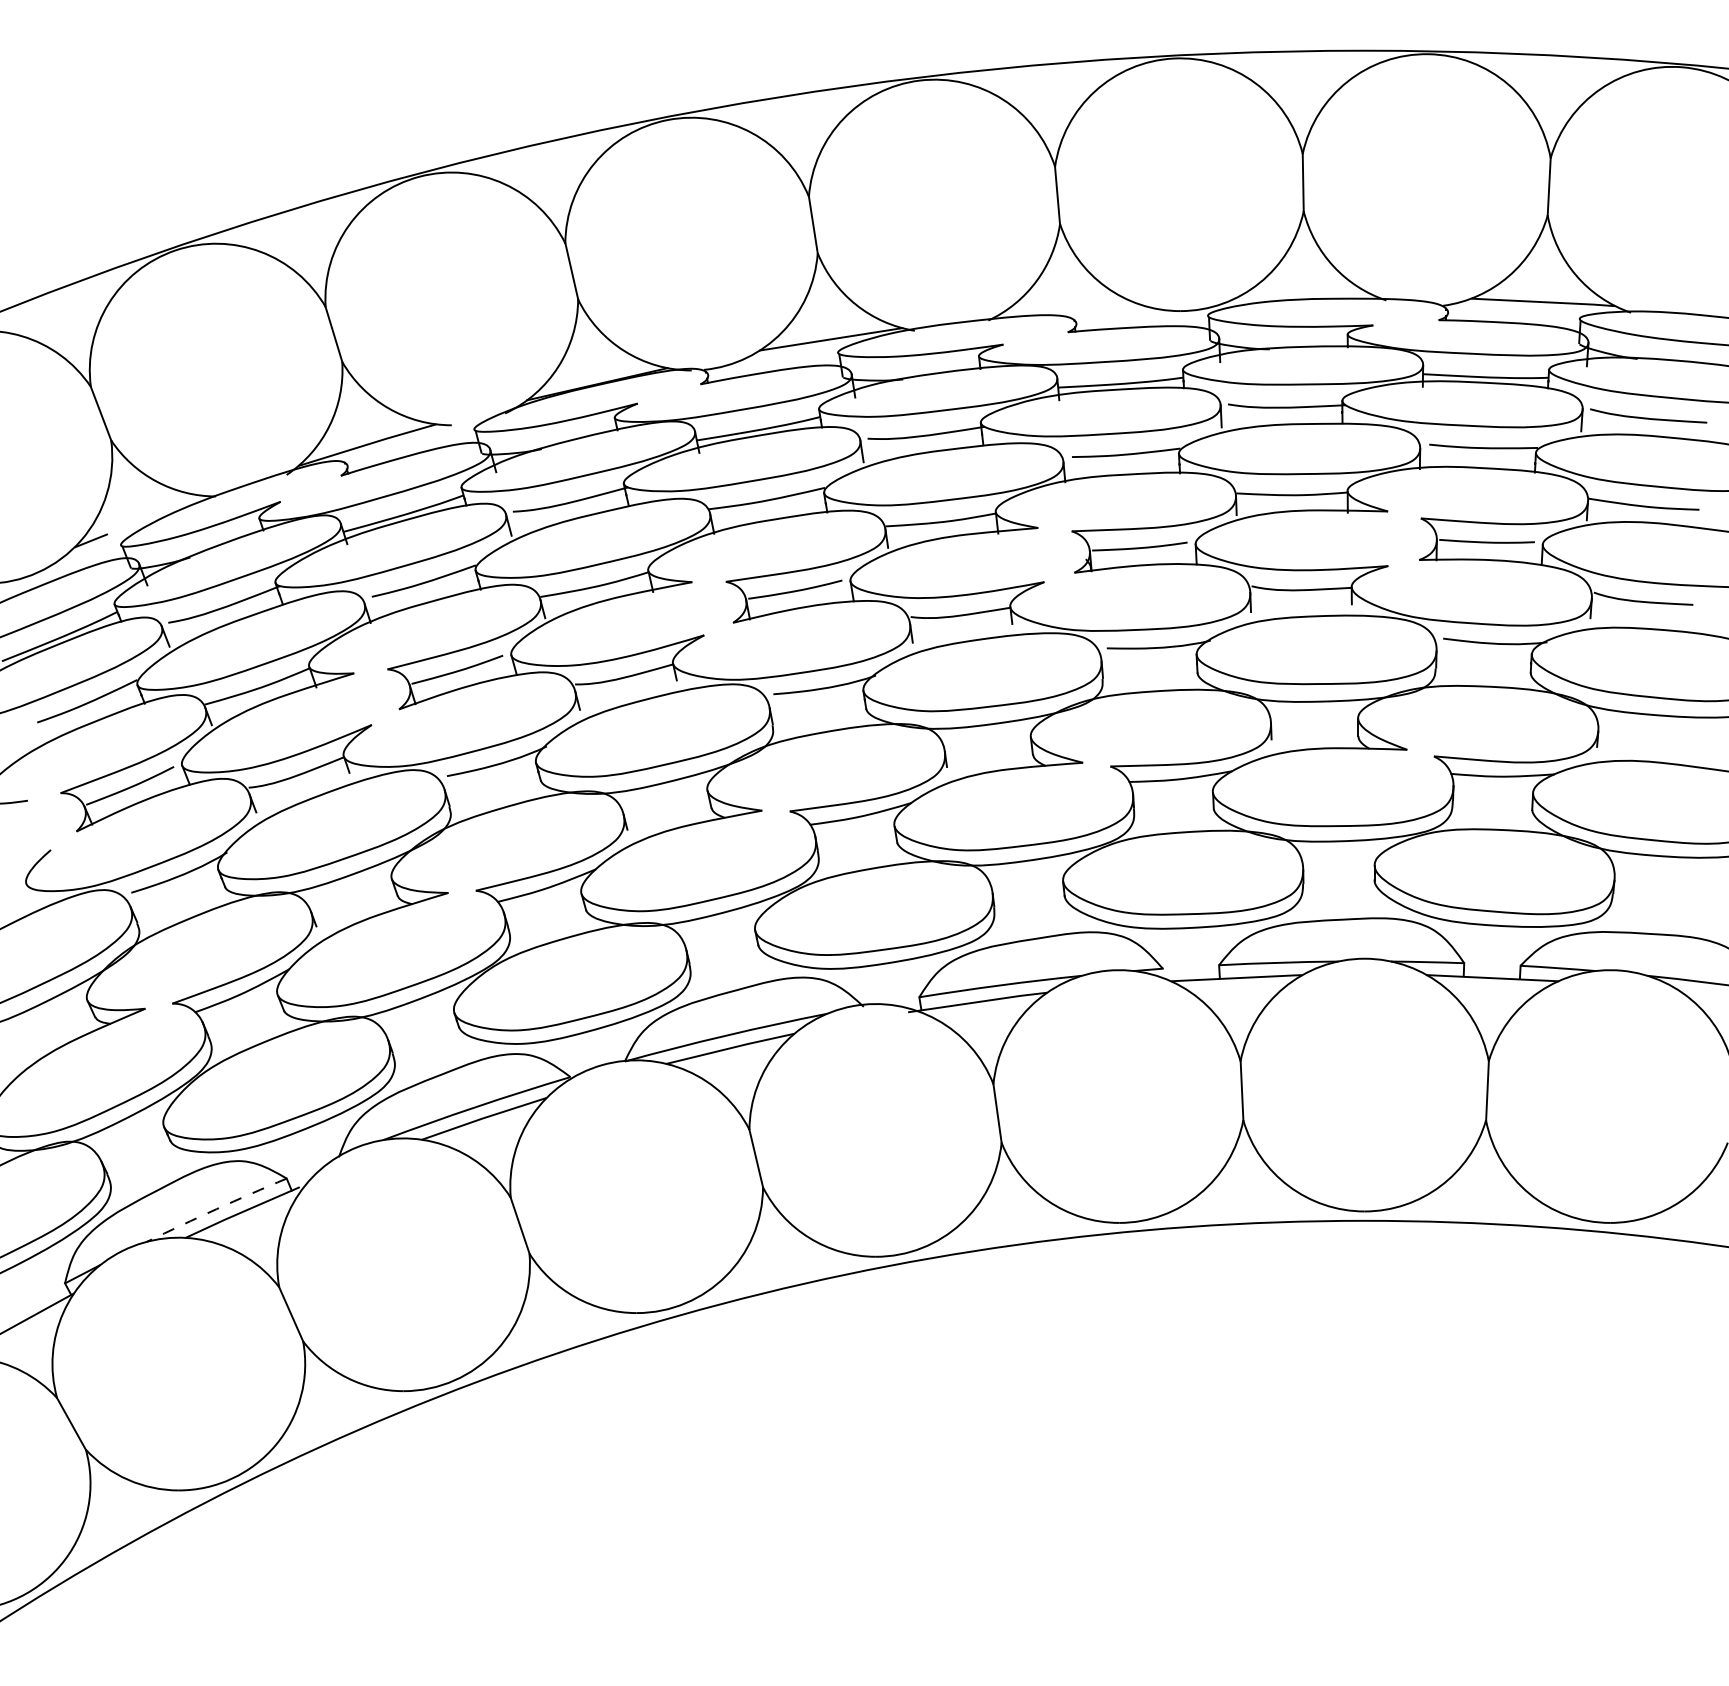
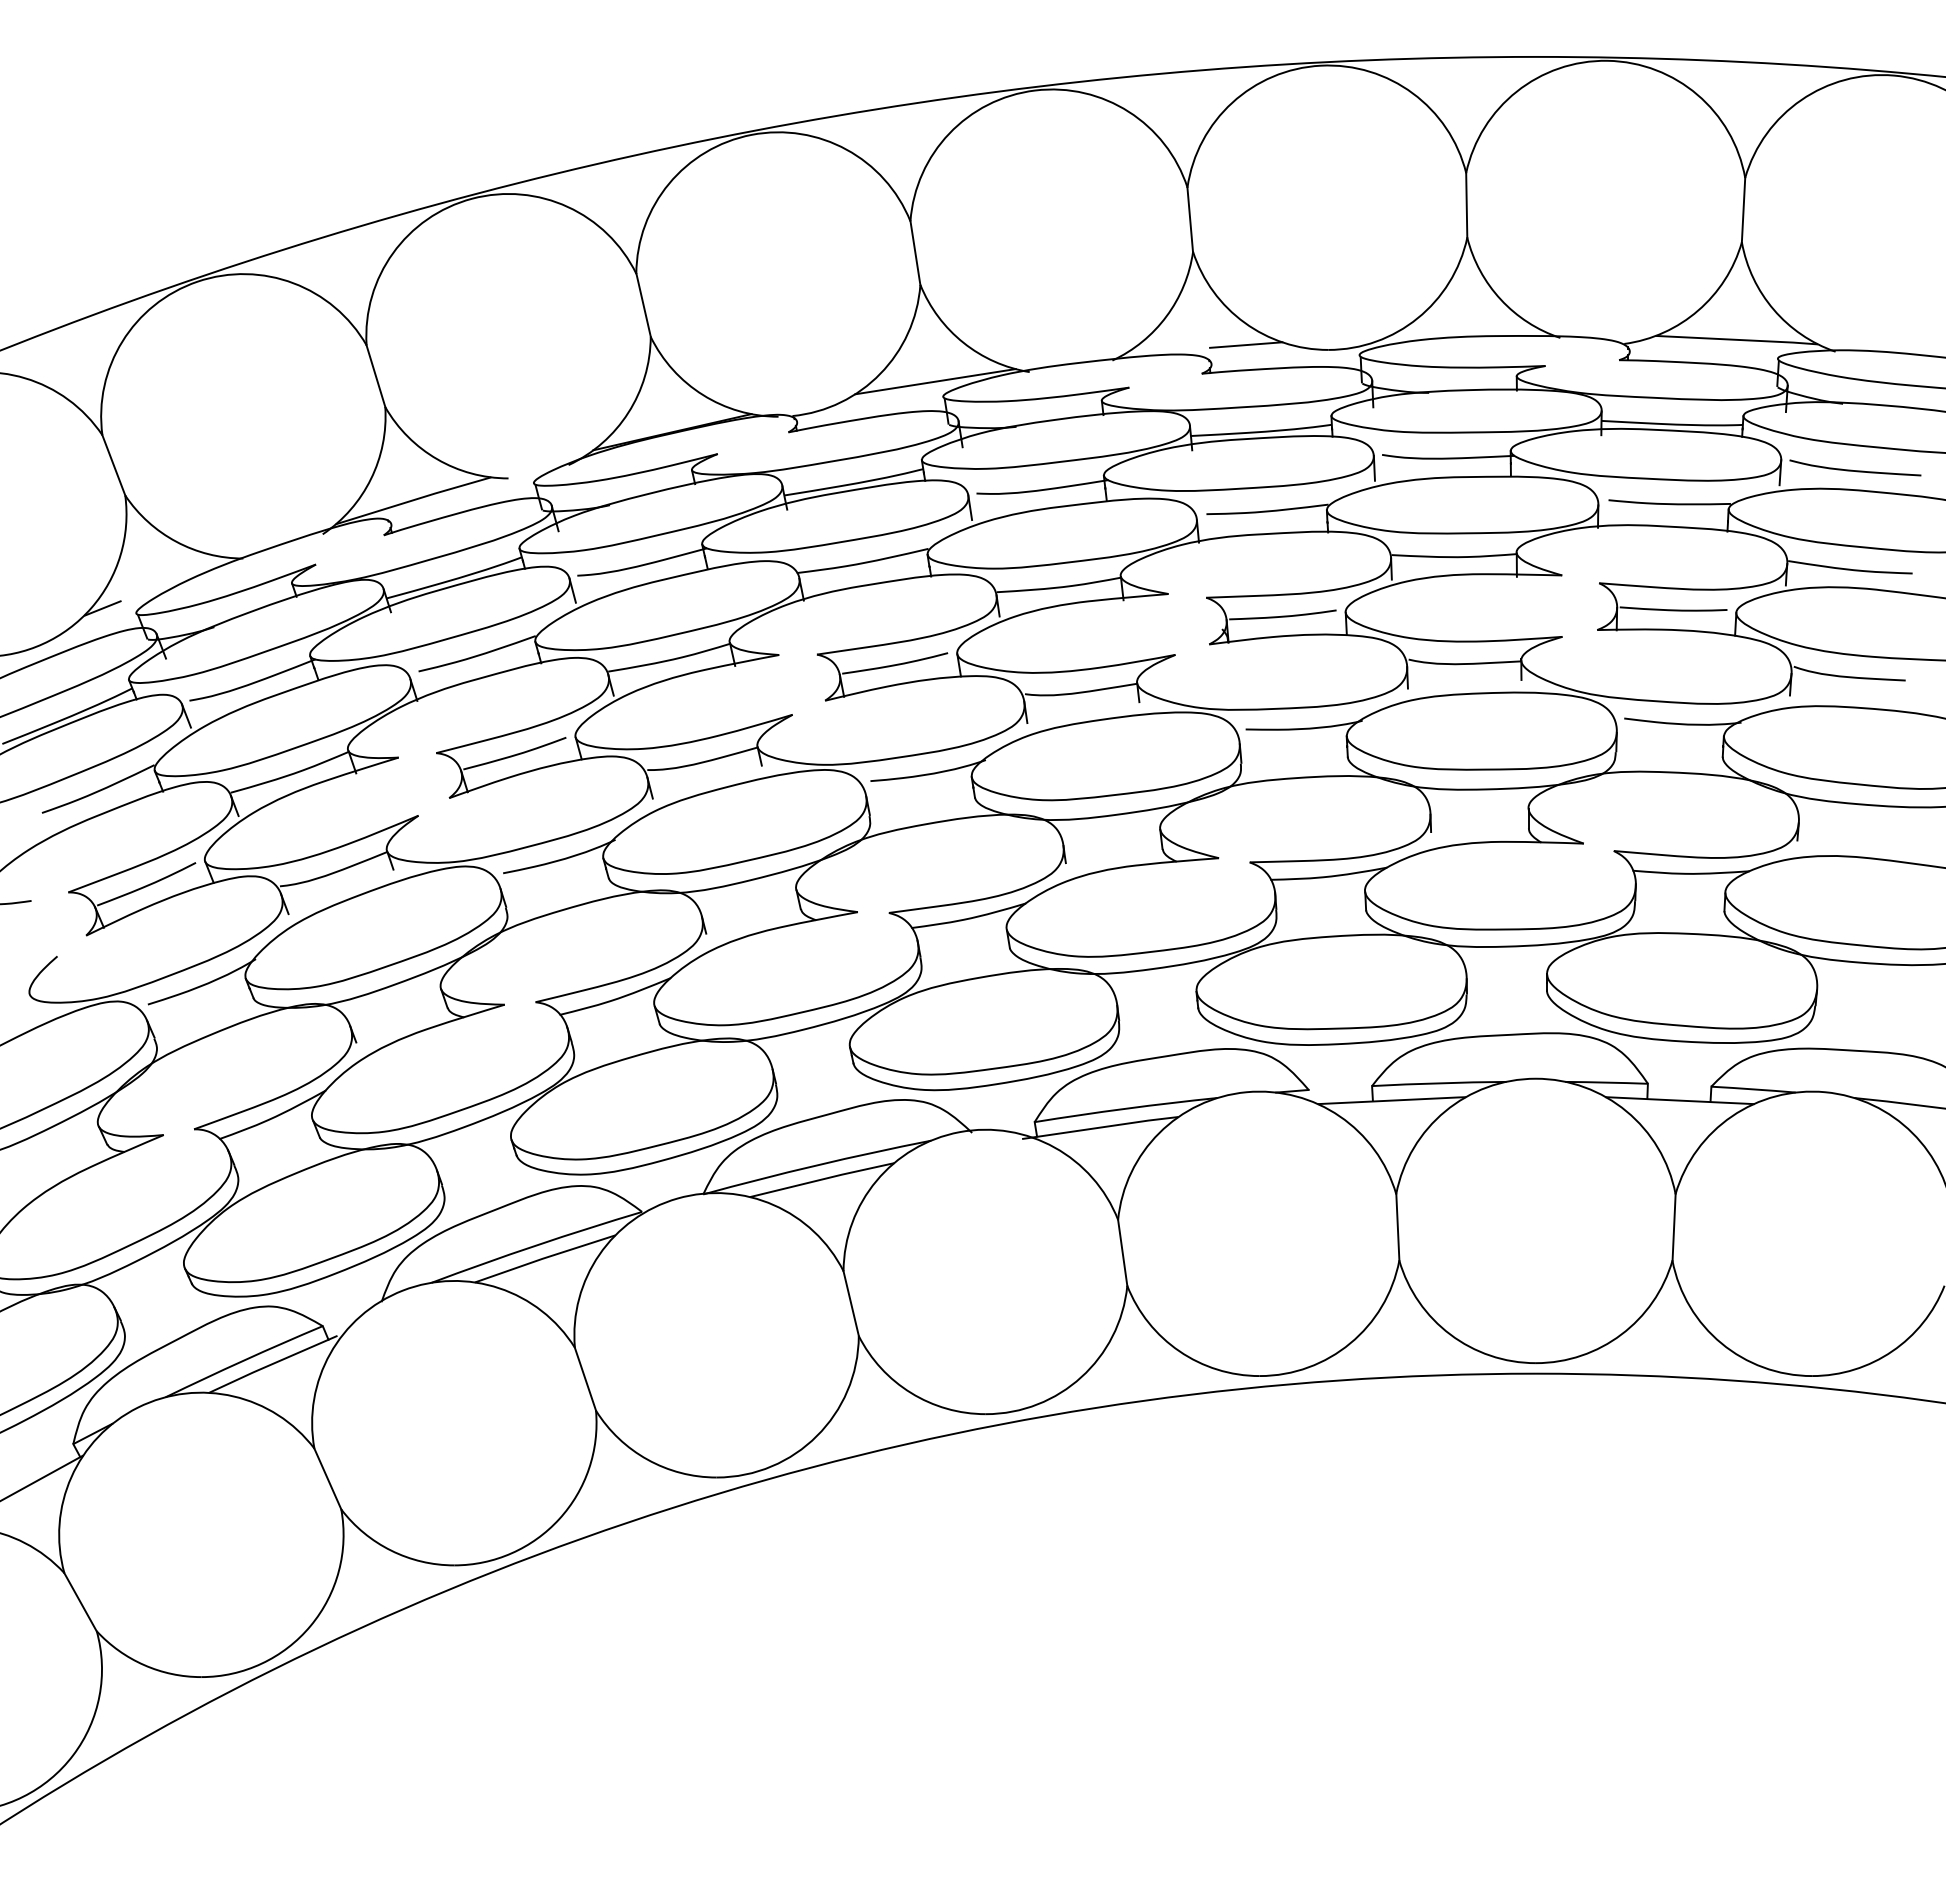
line: (1107, 306) -> (1246, 344), added
arc: (216, 1209) -> (243, 1360), dashed -> solid

